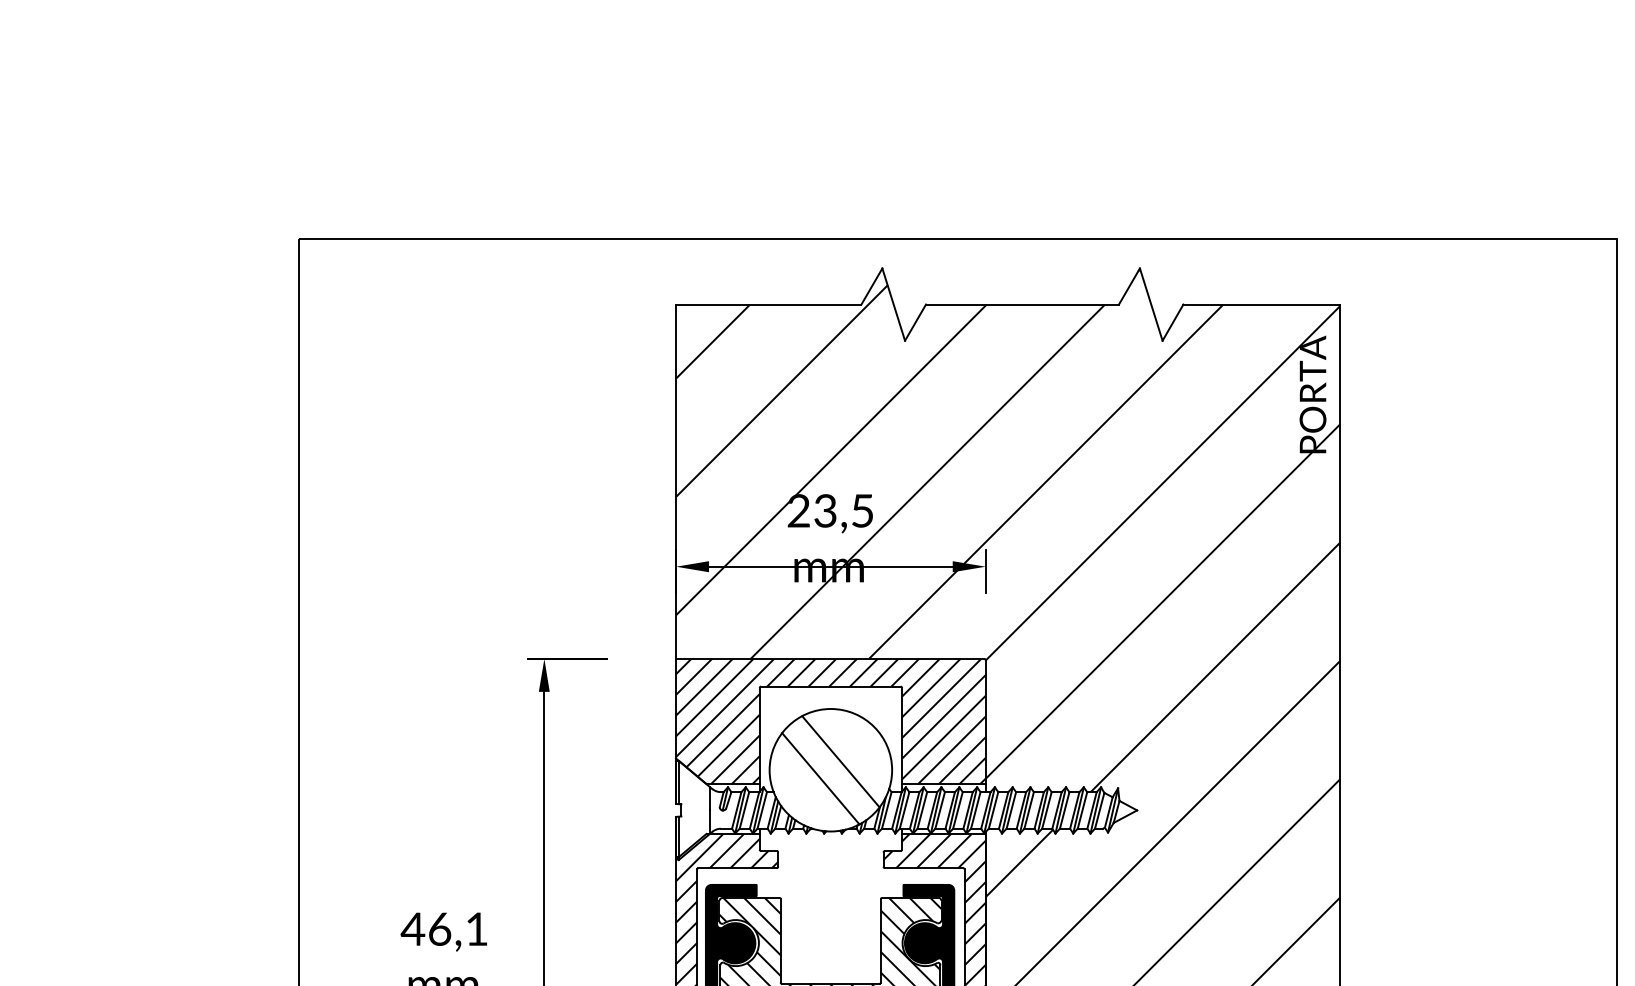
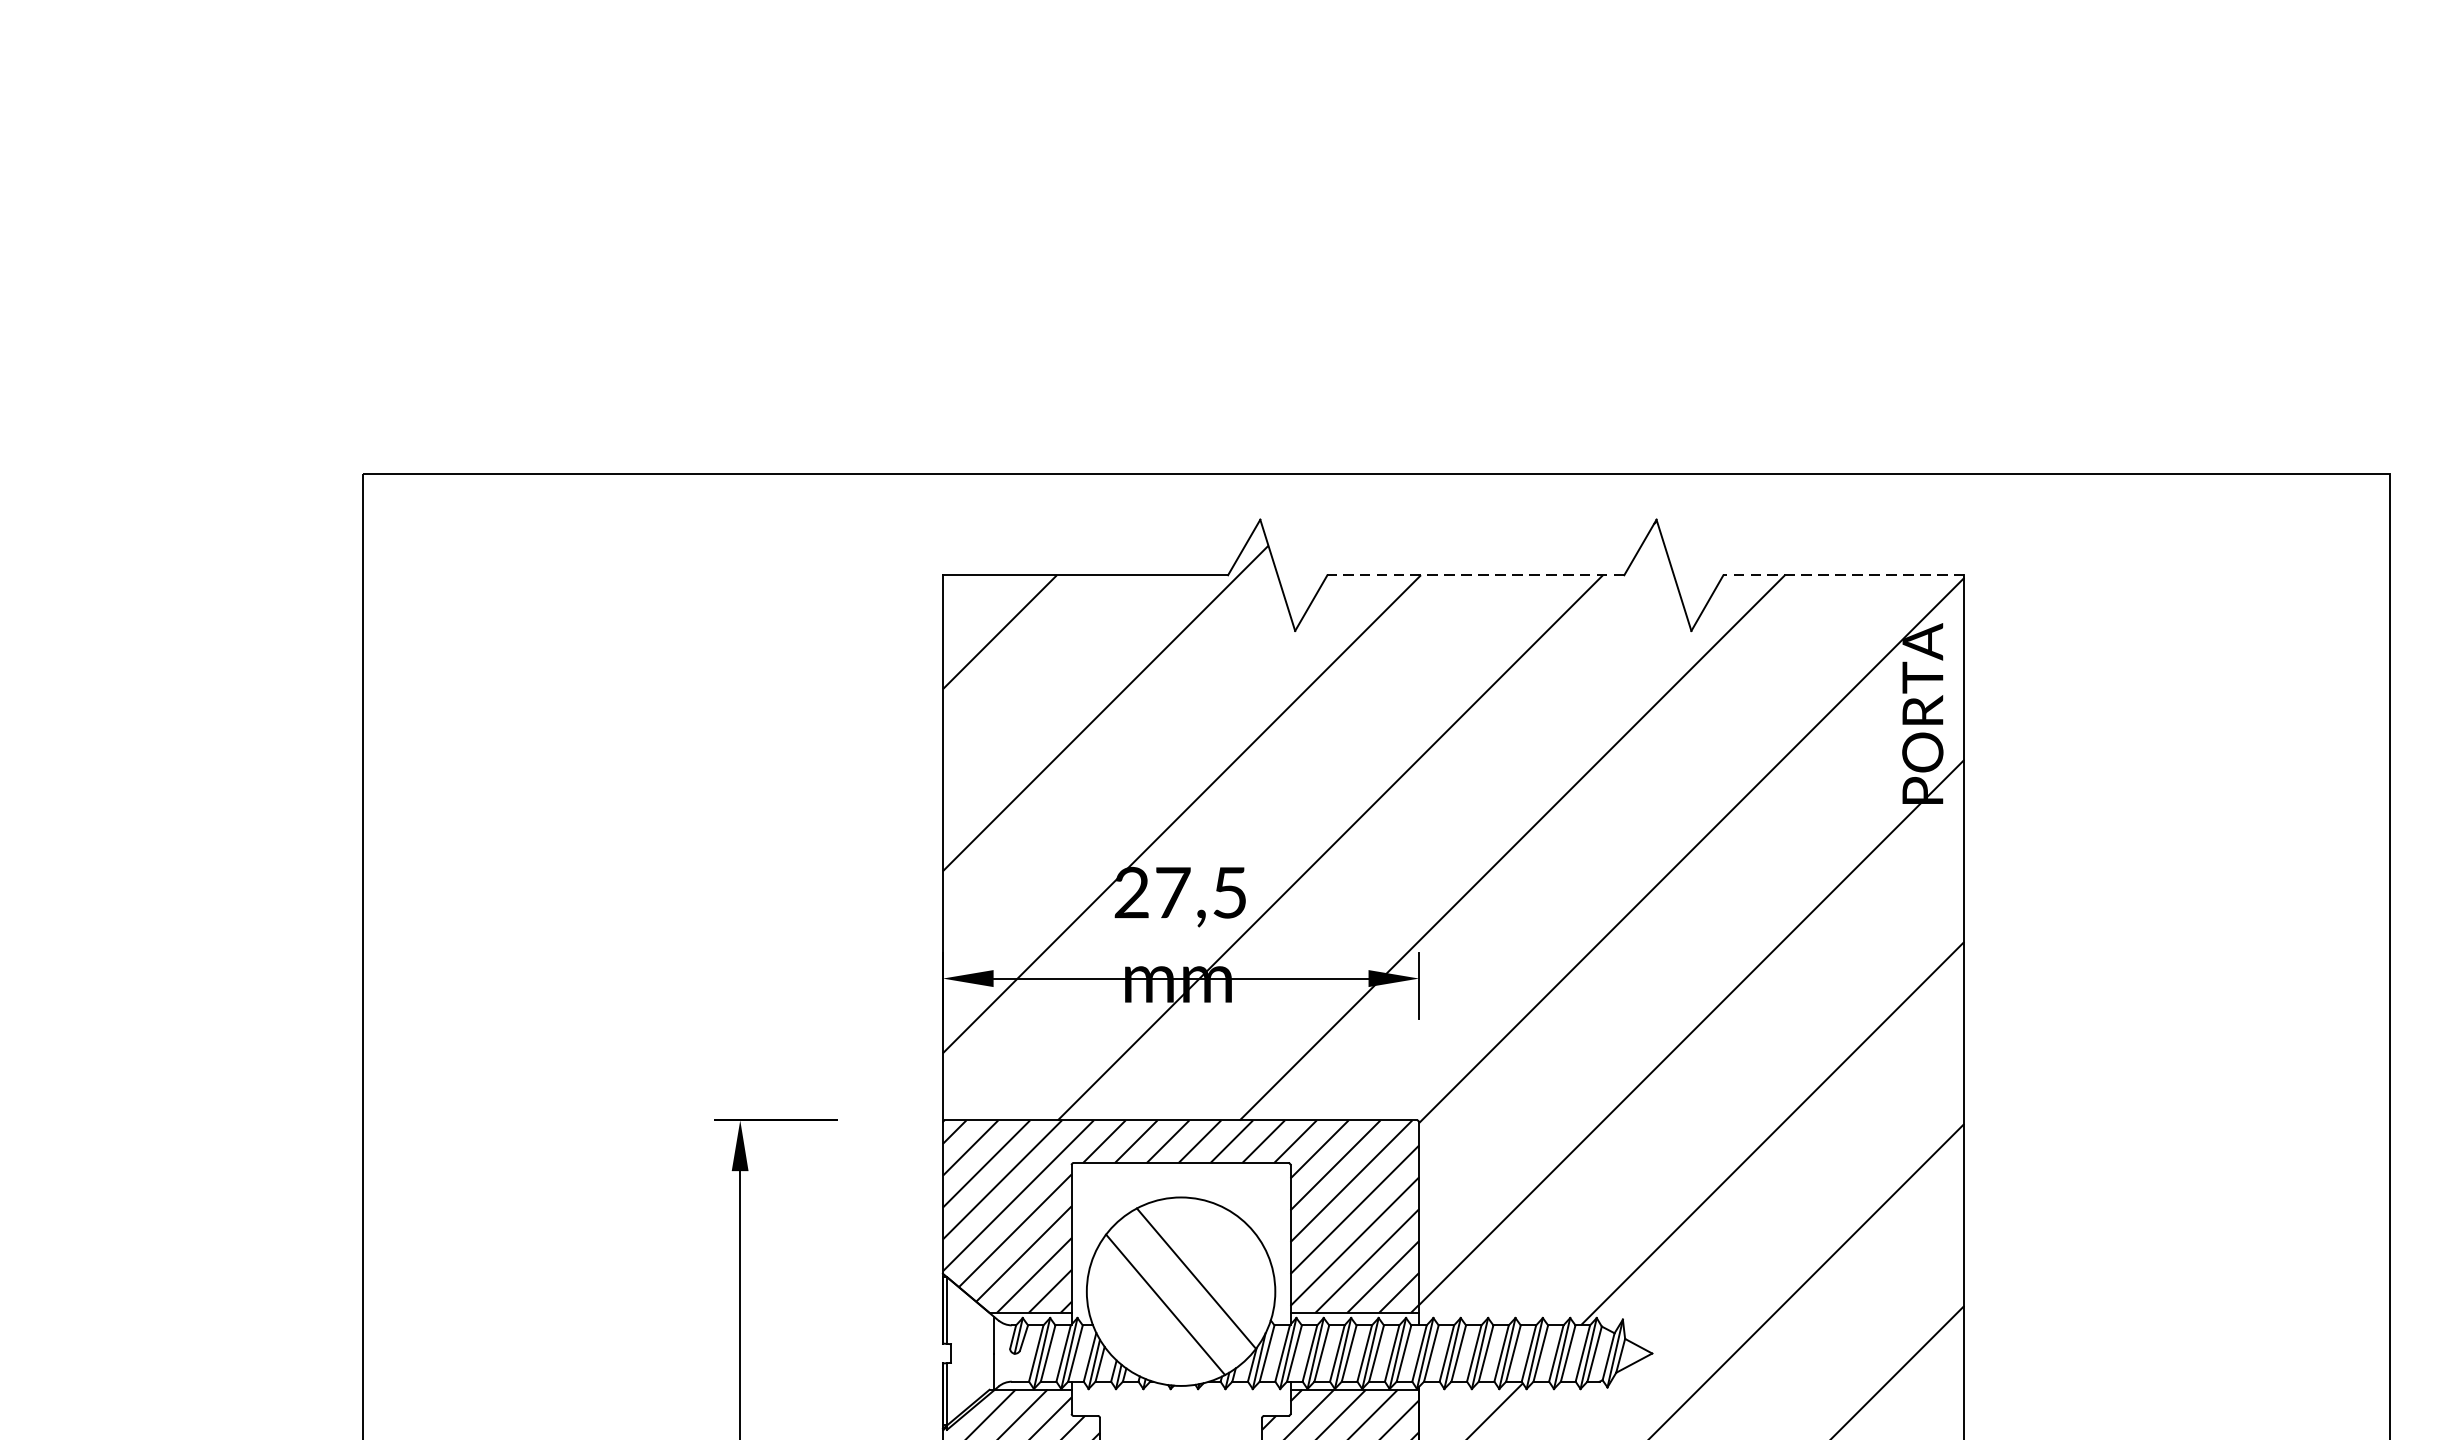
line: (1021, 304) -> (1474, 575), solid -> dashed
line: (1261, 304) -> (1843, 575), solid -> dashed
text: (825, 510) -> (1172, 892), 23,5 -> 27,5

